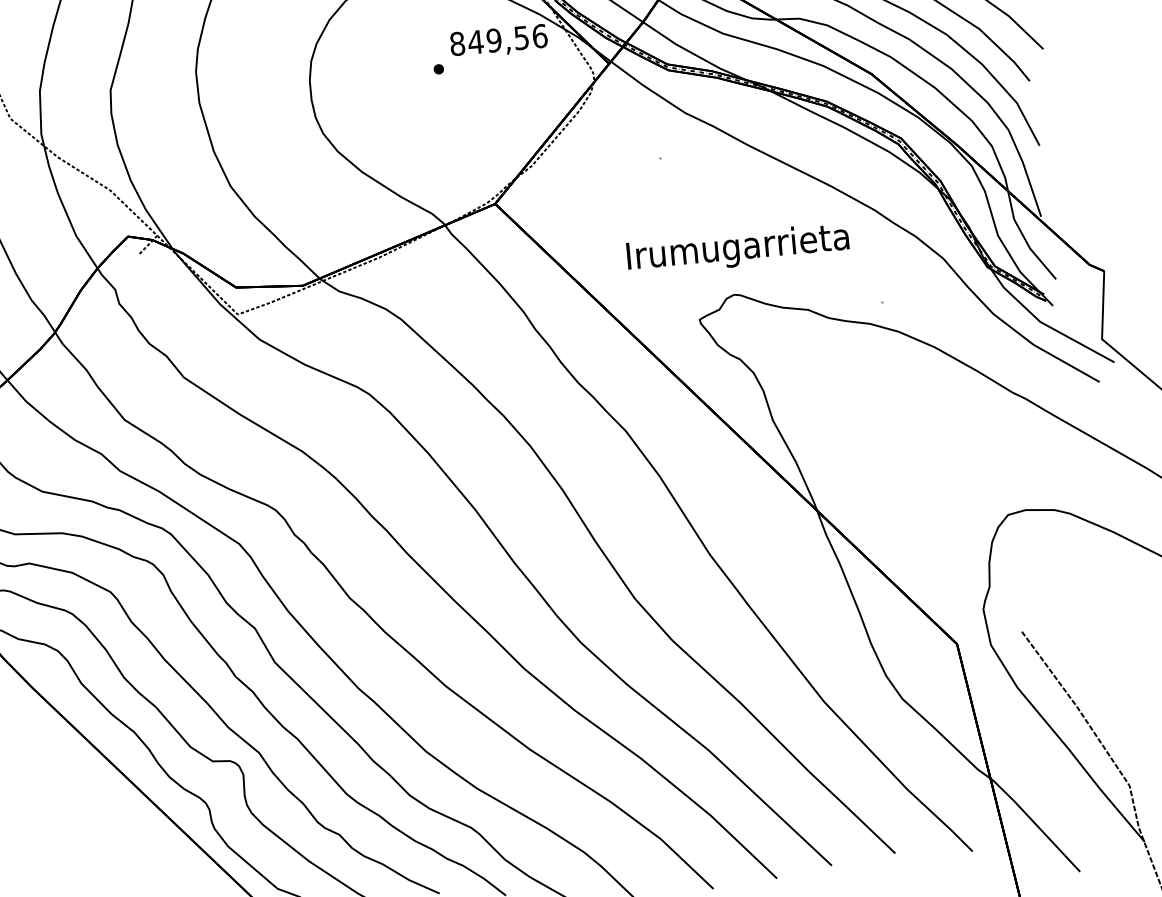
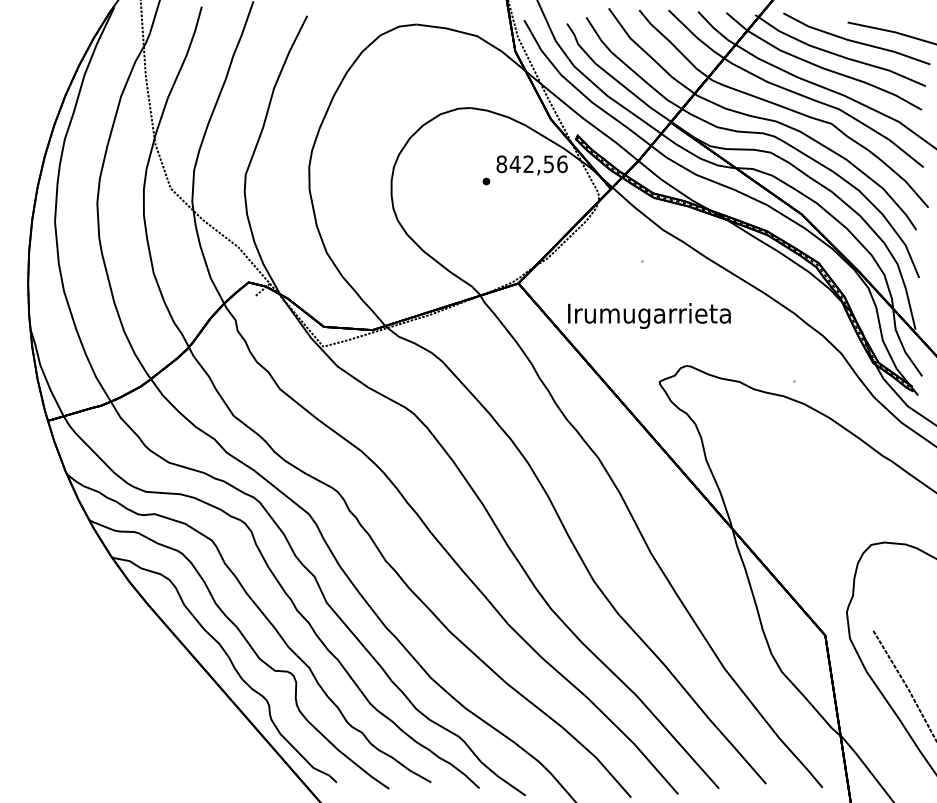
text: (493, 40) -> (528, 164), 849,56 -> 842,56
text: (738, 248) -> (649, 315), moved

